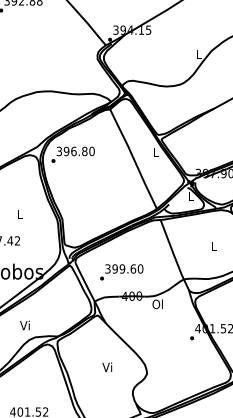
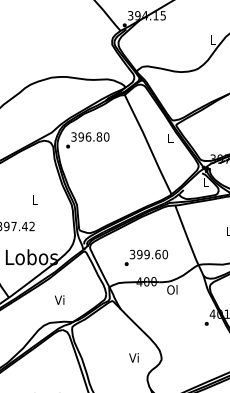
text: (121, 272) -> (146, 258), moved
text: (24, 325) -> (59, 300), moved
text: (107, 366) -> (134, 357), moved

